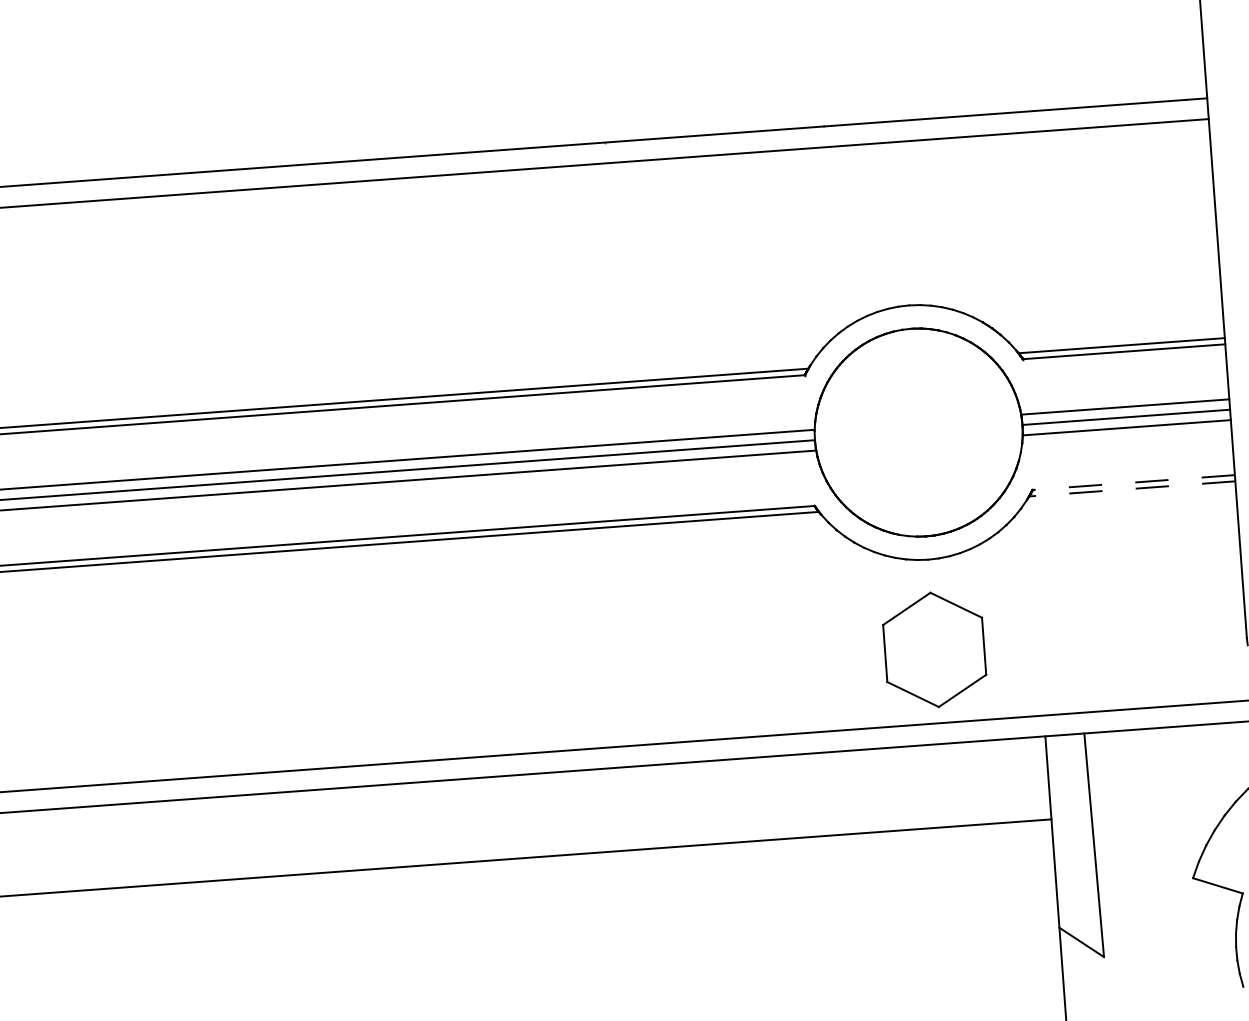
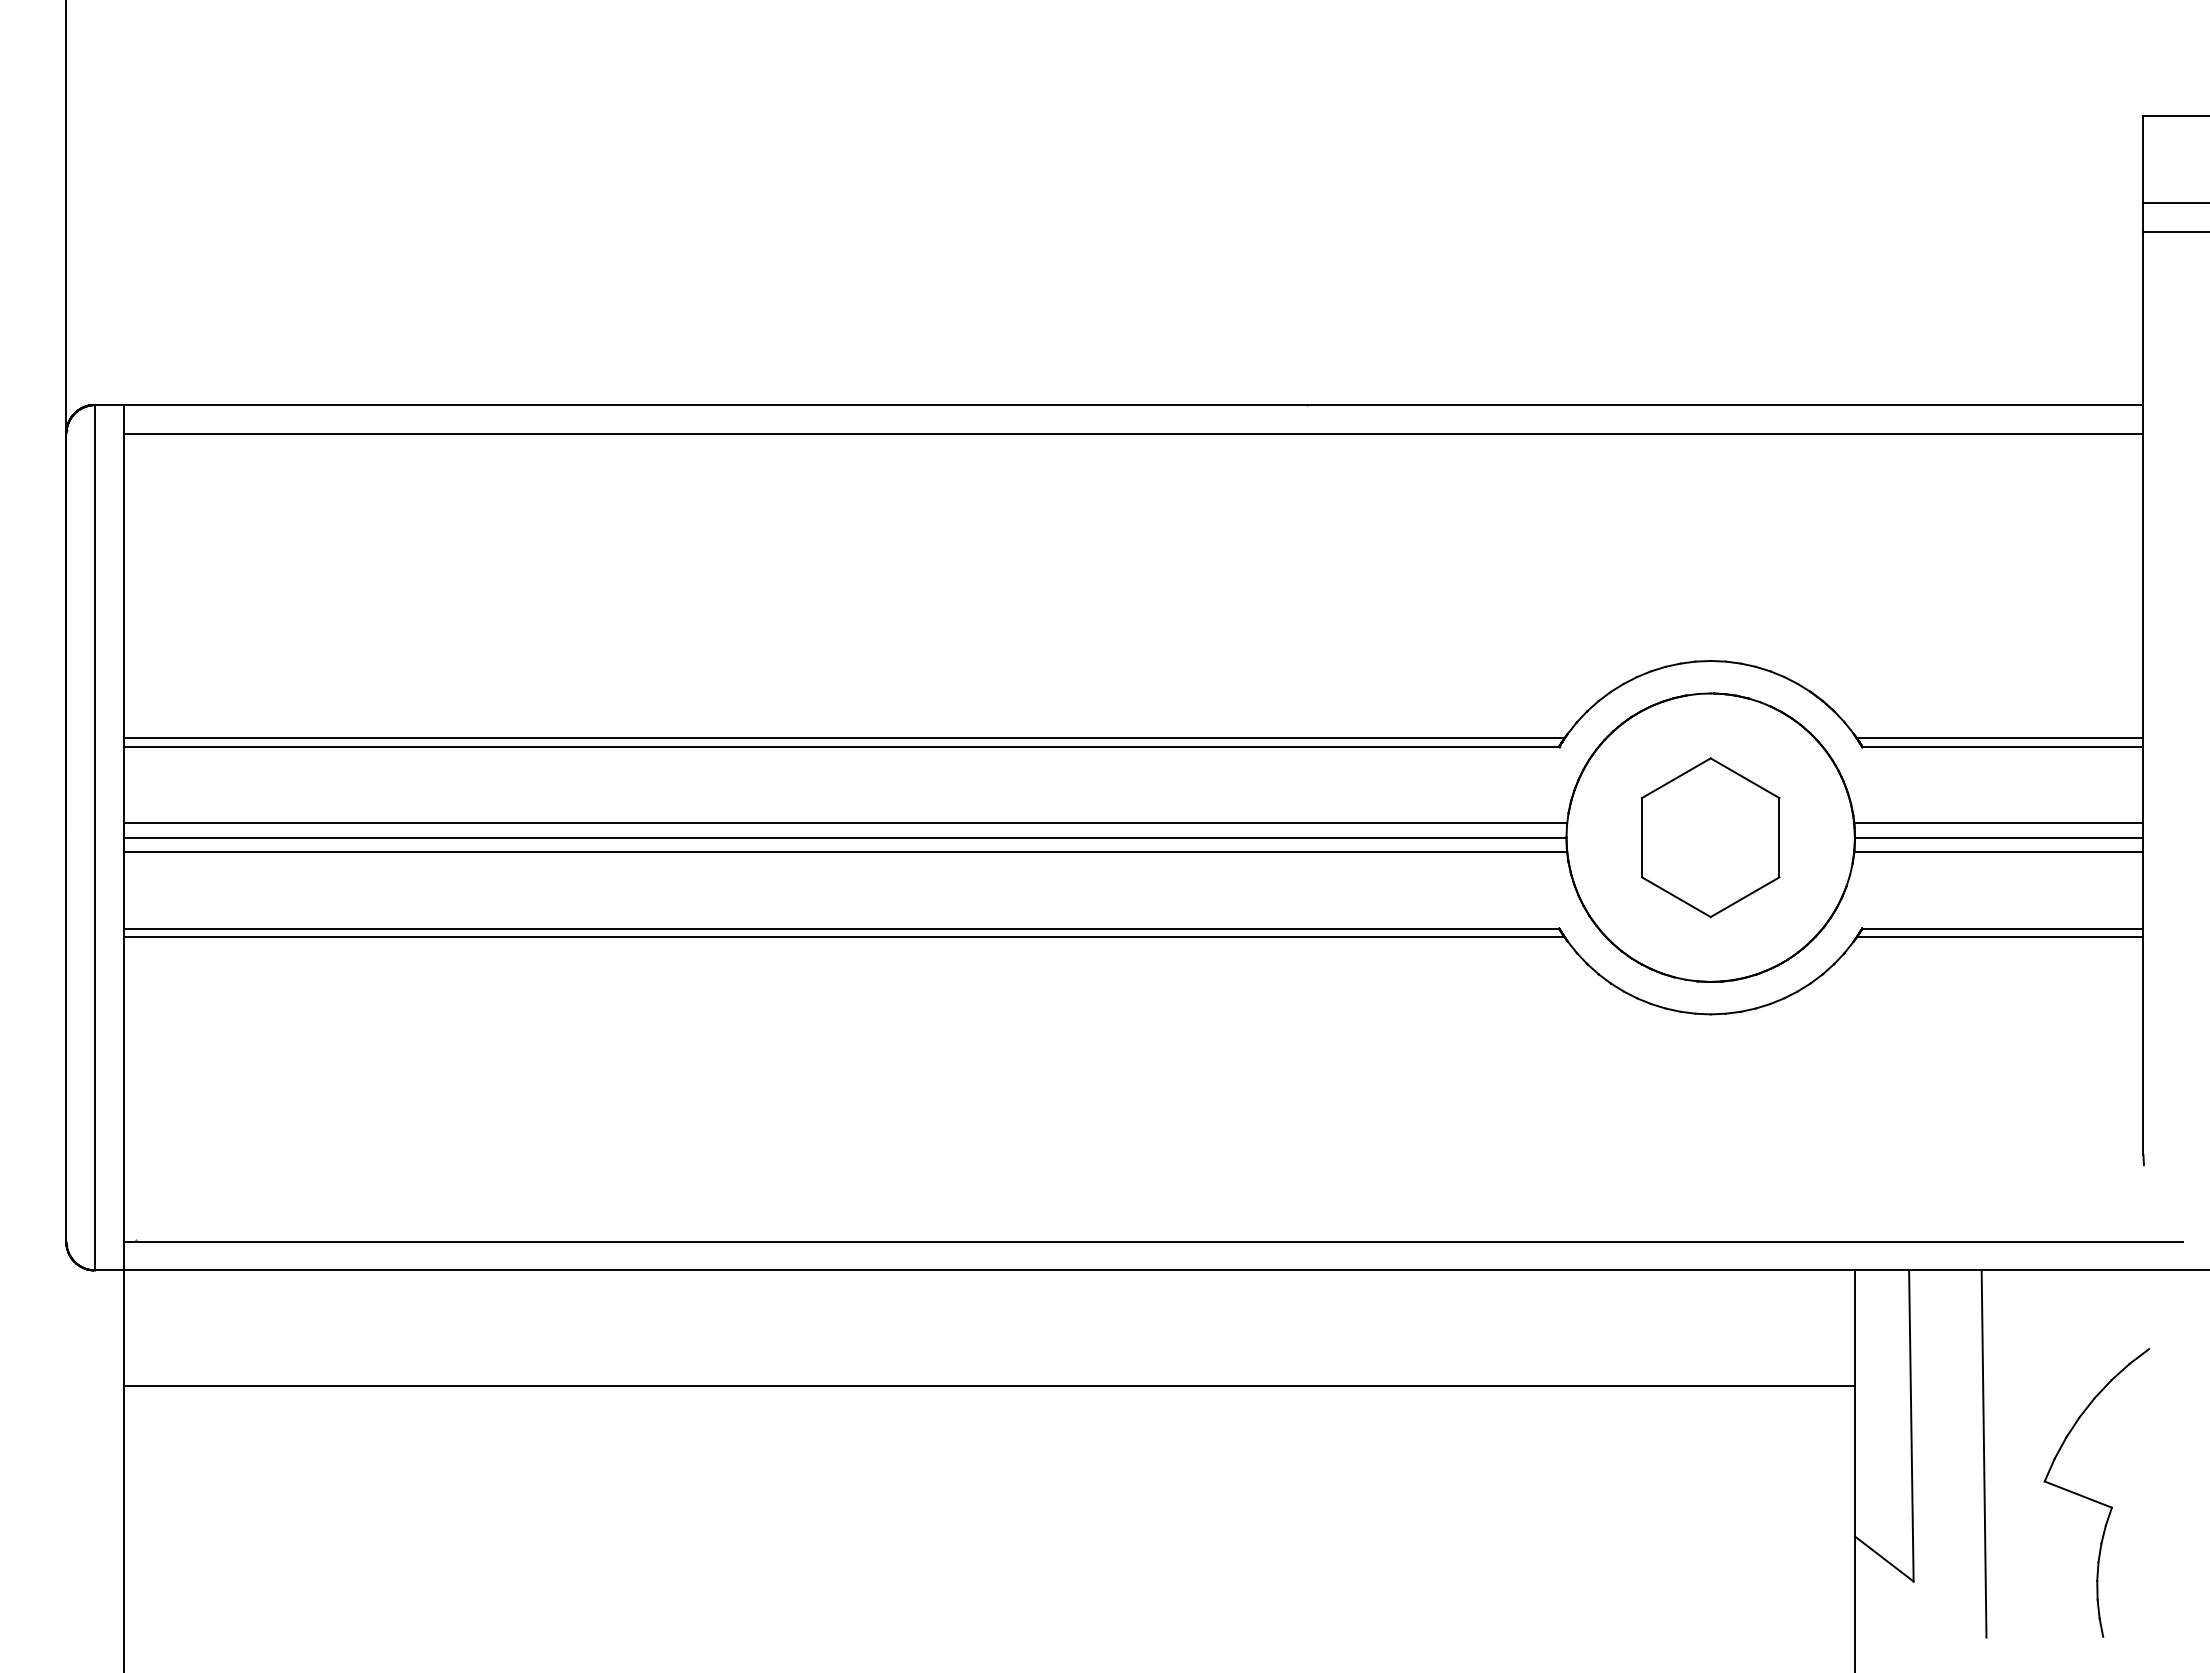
line: (1133, 482) -> (2002, 928), dashed -> solid
line: (1131, 489) -> (1999, 937), dashed -> solid
part: (934, 649) -> (1710, 837), moved
line: (1147, 861) -> (1983, 1453), added

